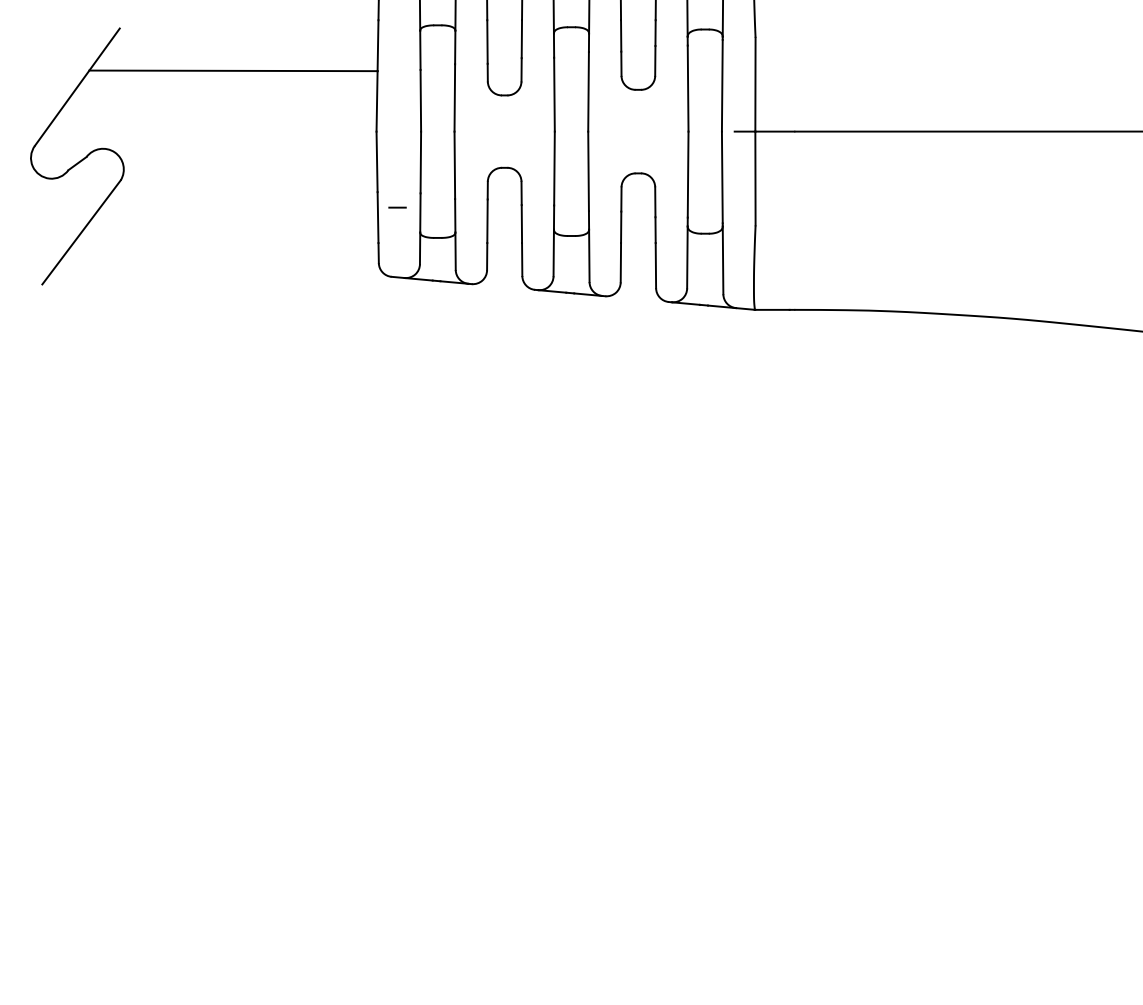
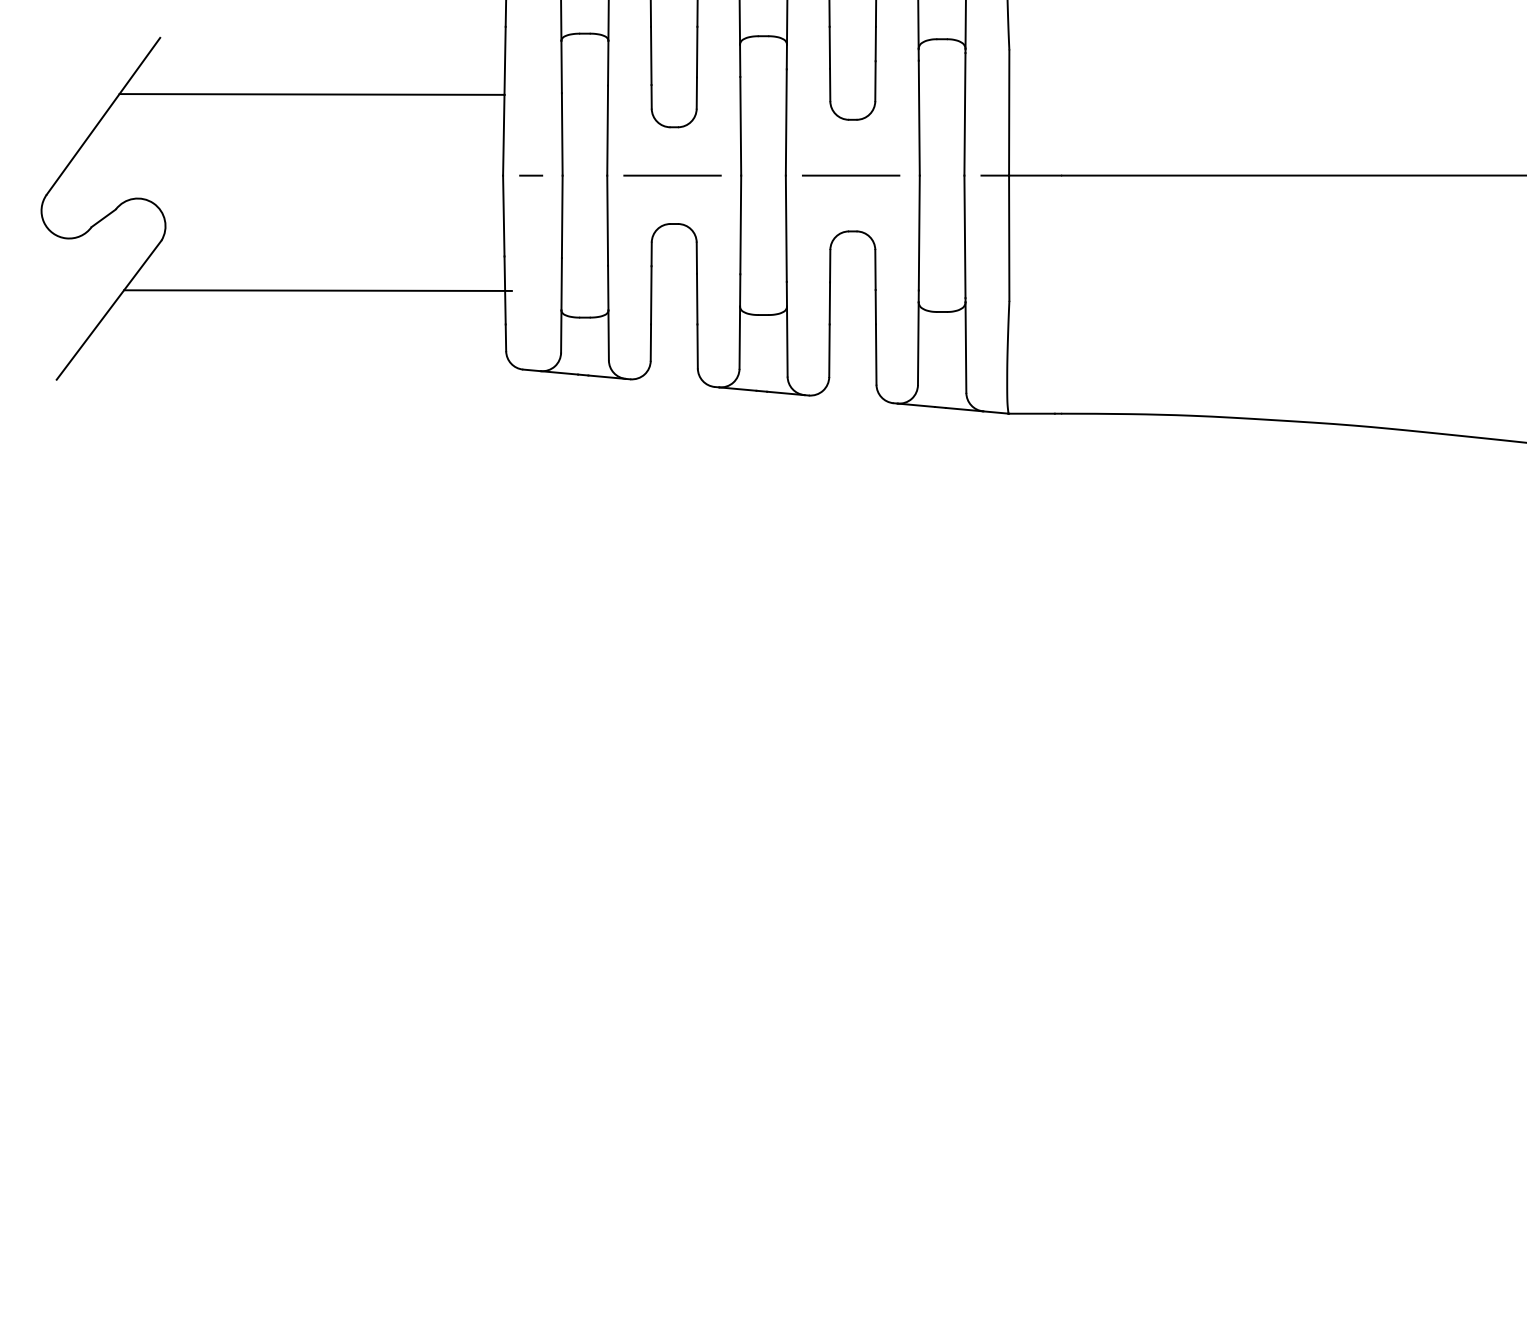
line: (503, 131) -> (672, 175), added
line: (636, 131) -> (850, 175), added
line: (397, 207) -> (531, 175), moved
line: (237, 217) -> (317, 290), added

